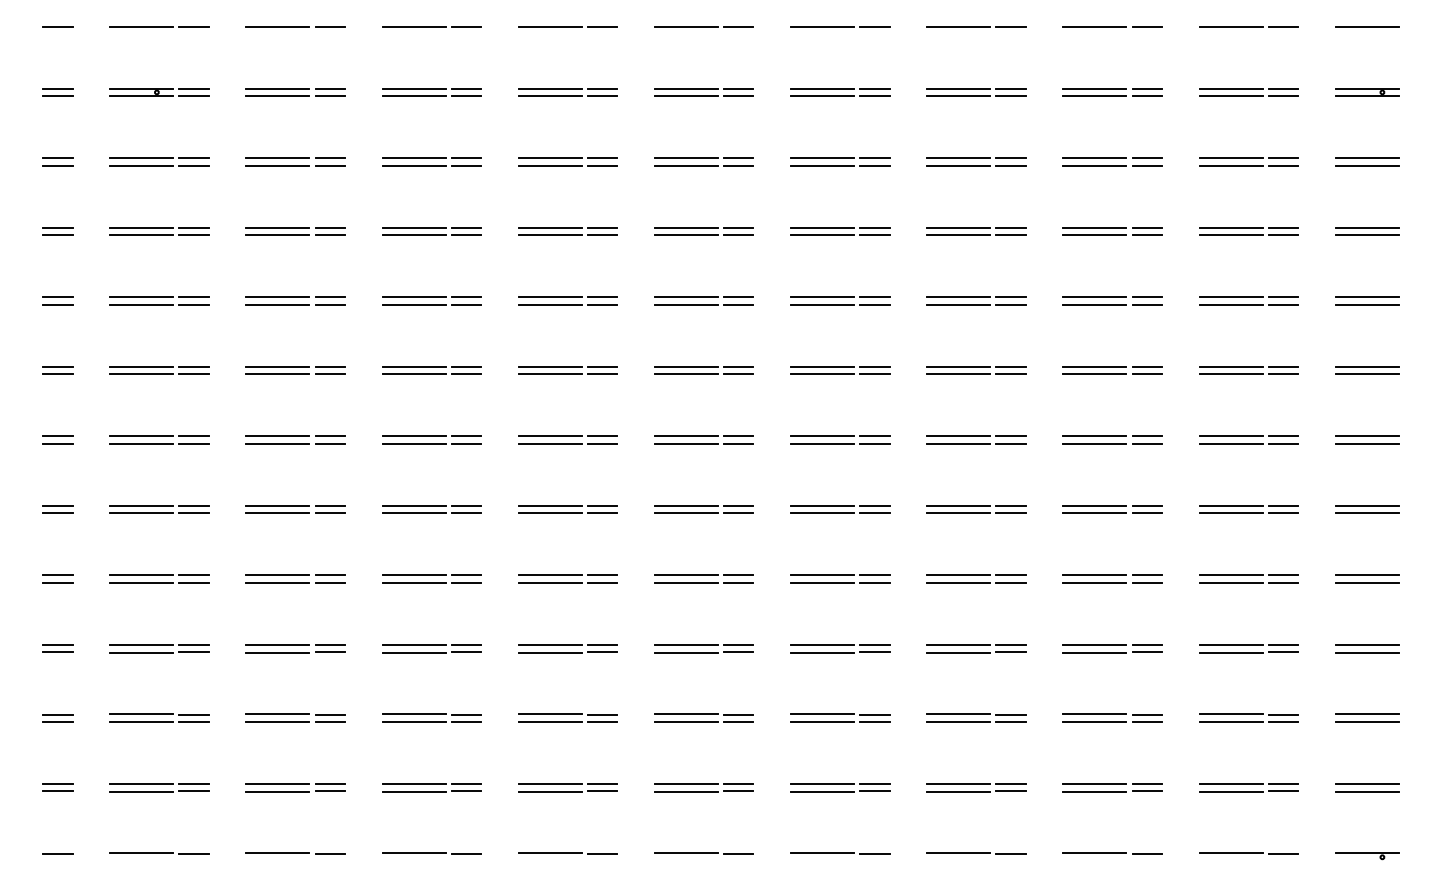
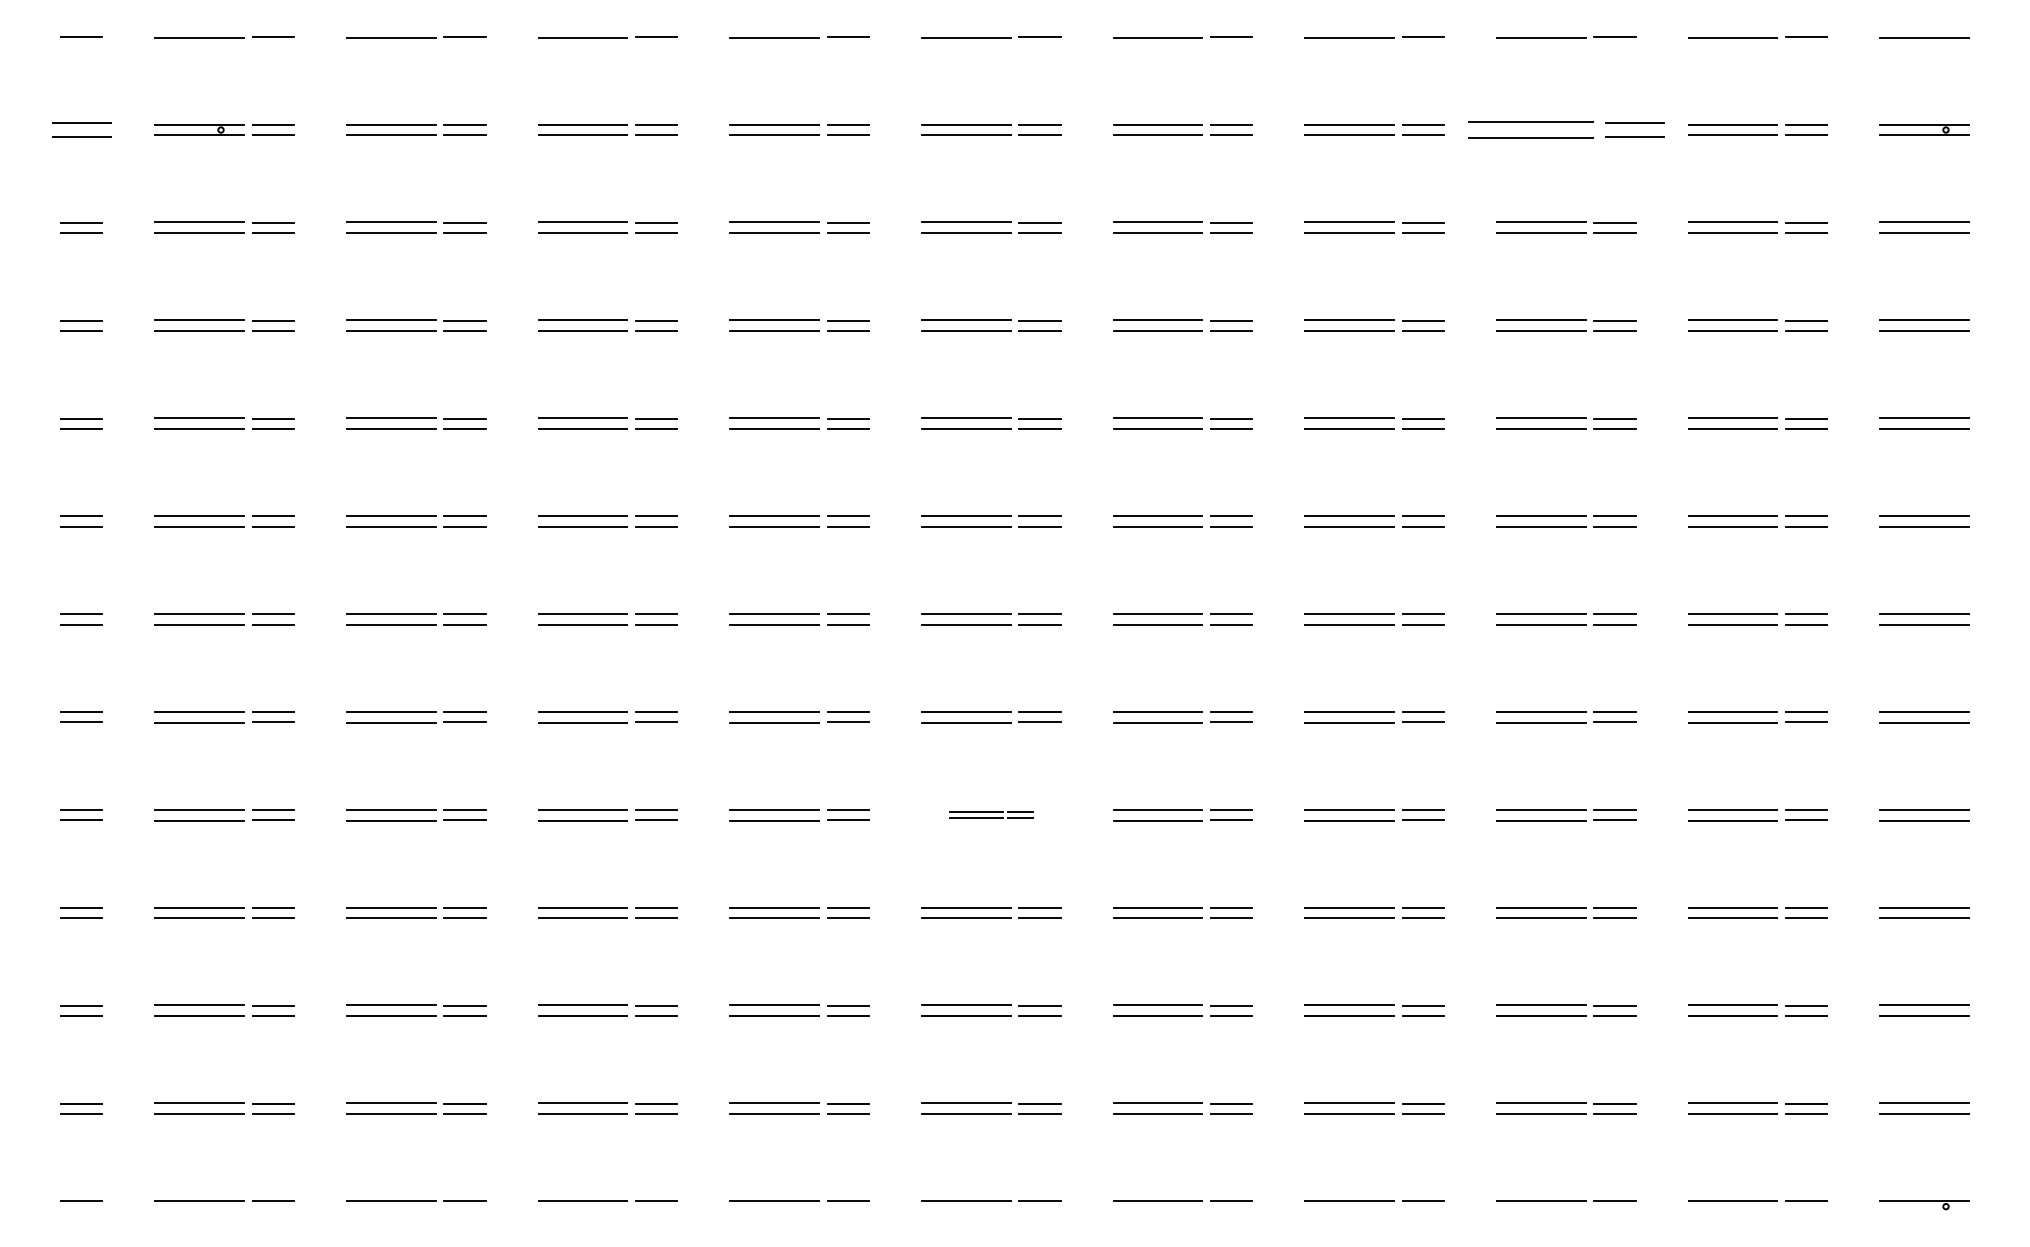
part: (57, 92) -> (81, 130), size x1.4
part: (1112, 92) -> (1566, 130), size x1.4
part: (703, 578) -> (990, 814), size x0.6

